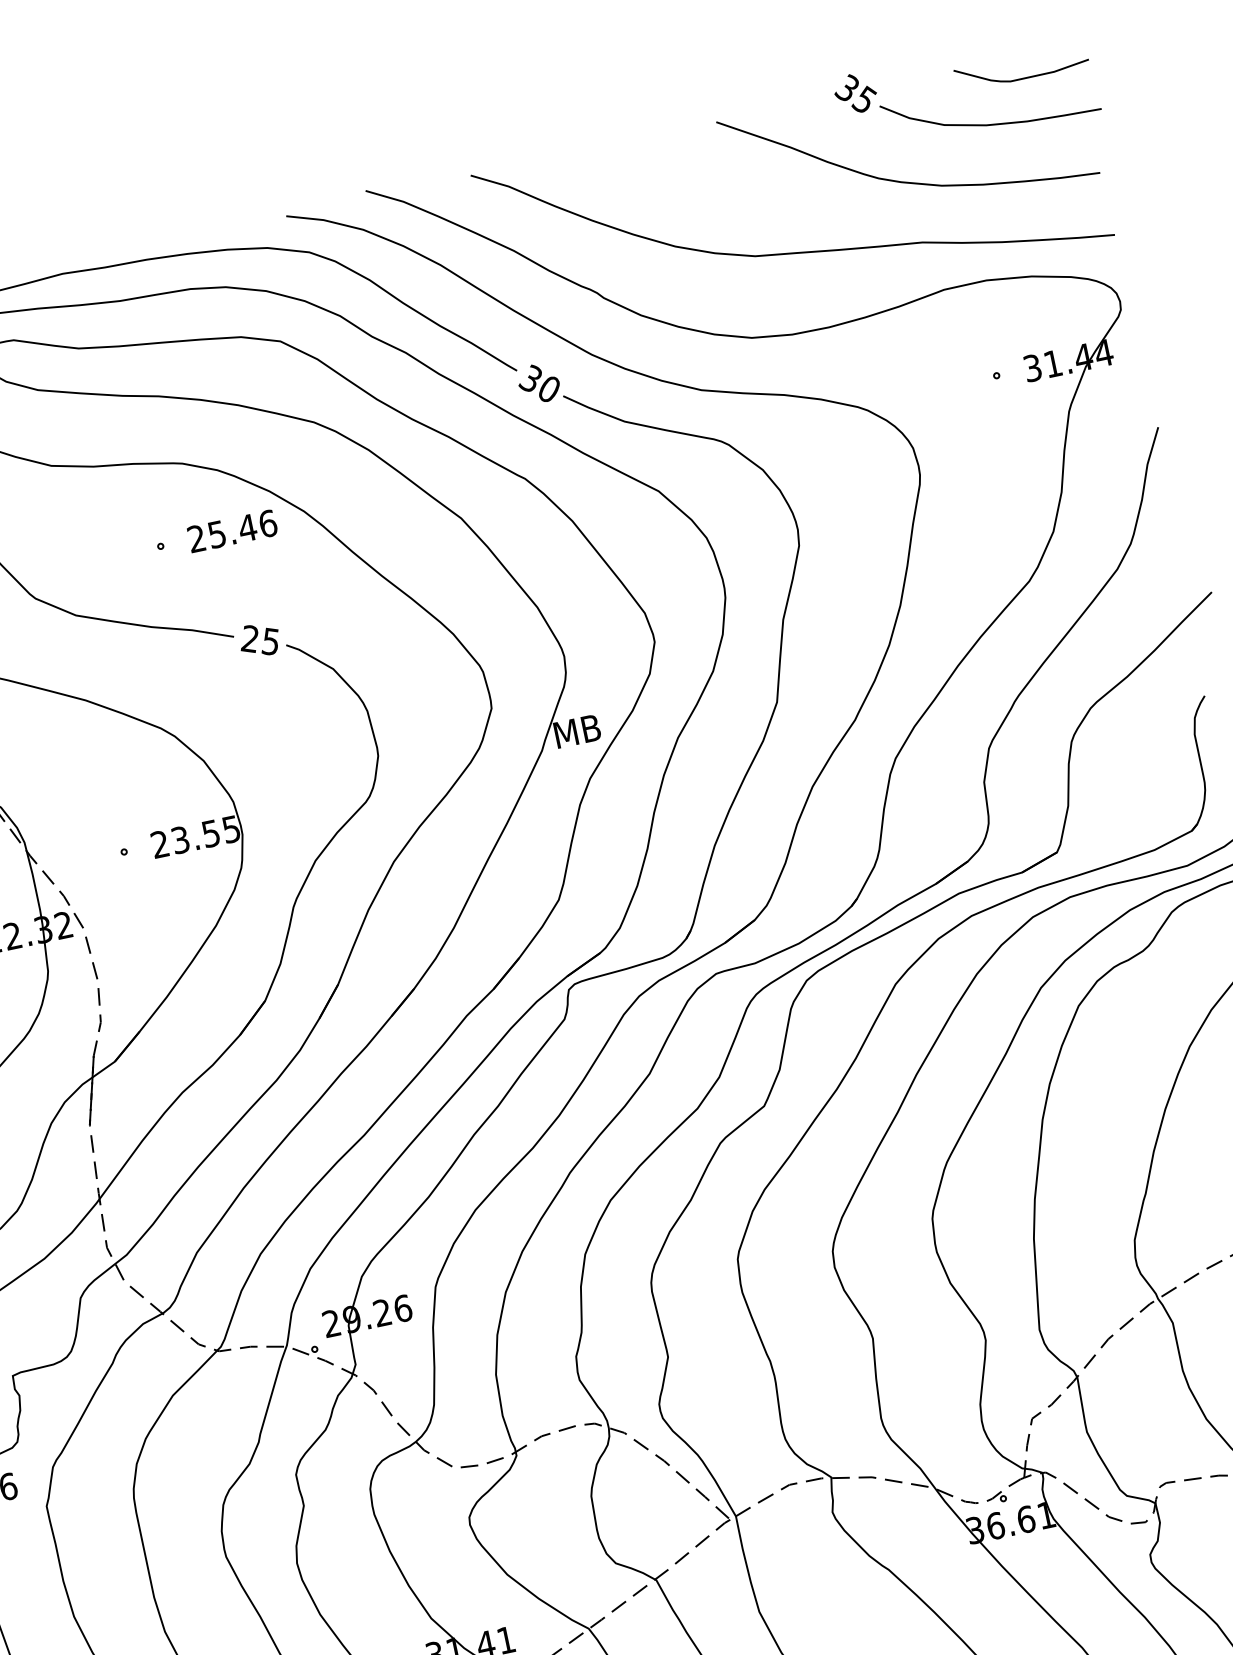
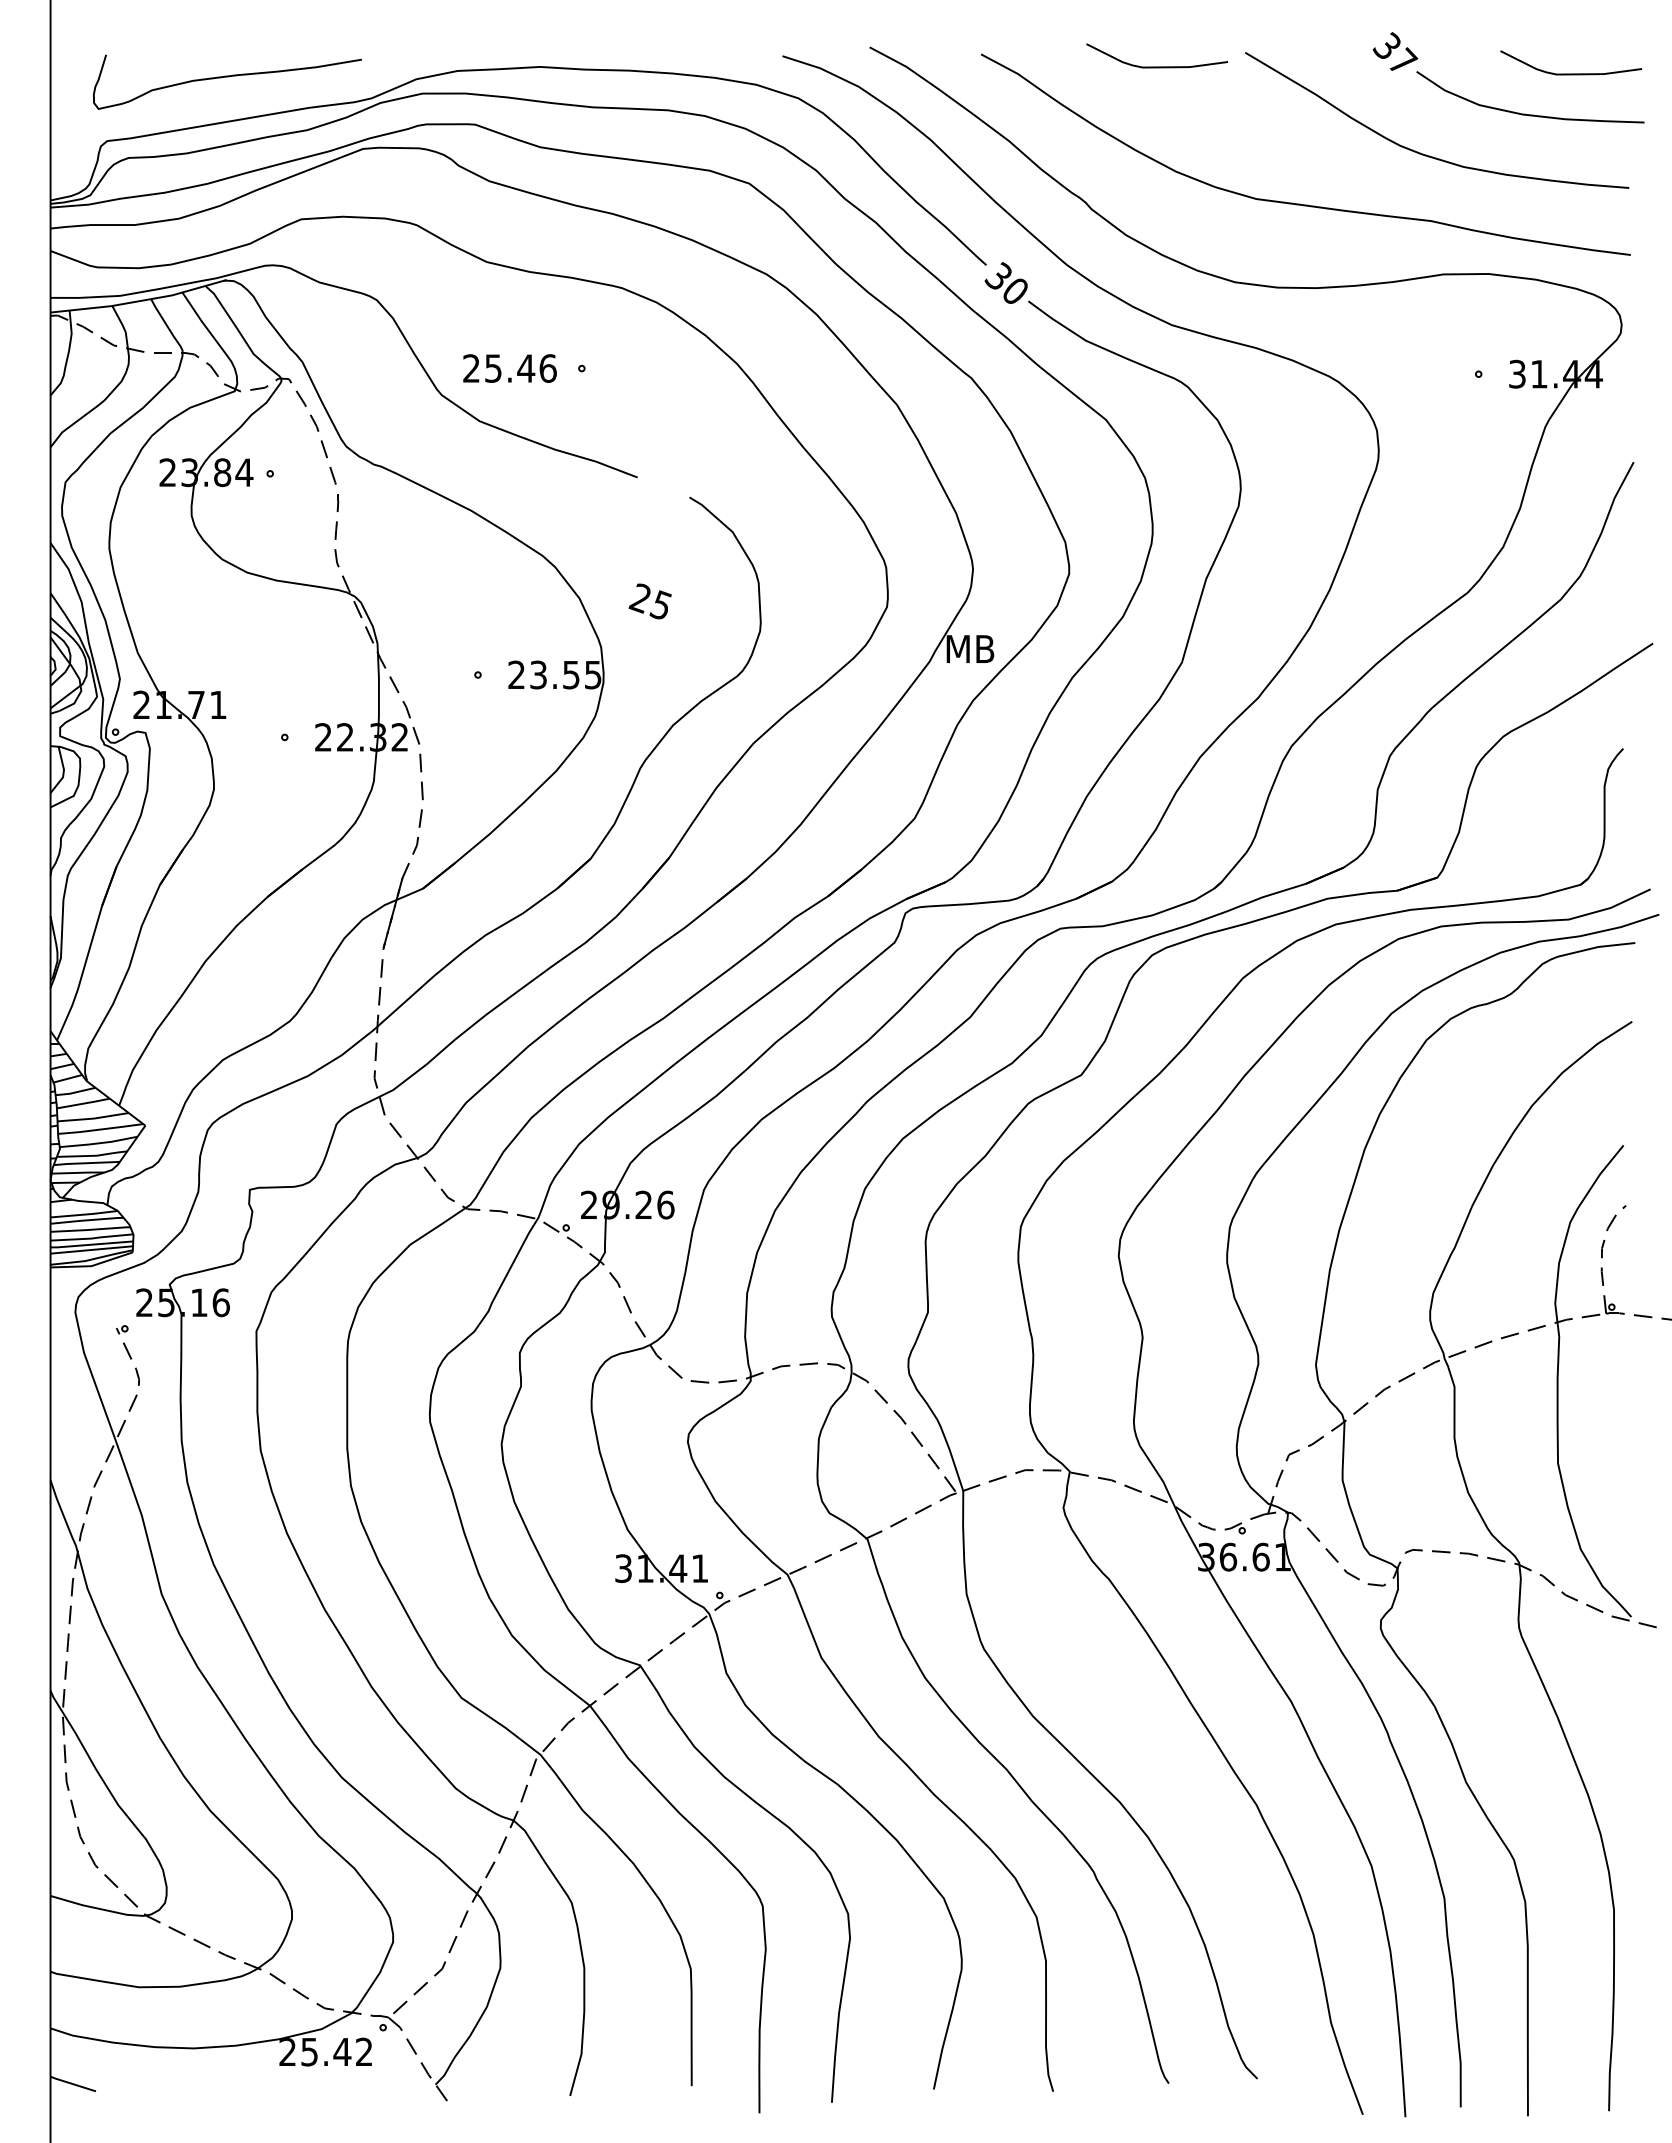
text: (864, 98) -> (1402, 60), 35 -> 37
curve: (637, 152) -> (1157, 66), added
text: (232, 531) -> (509, 368), moved
text: (258, 640) -> (649, 601), moved

